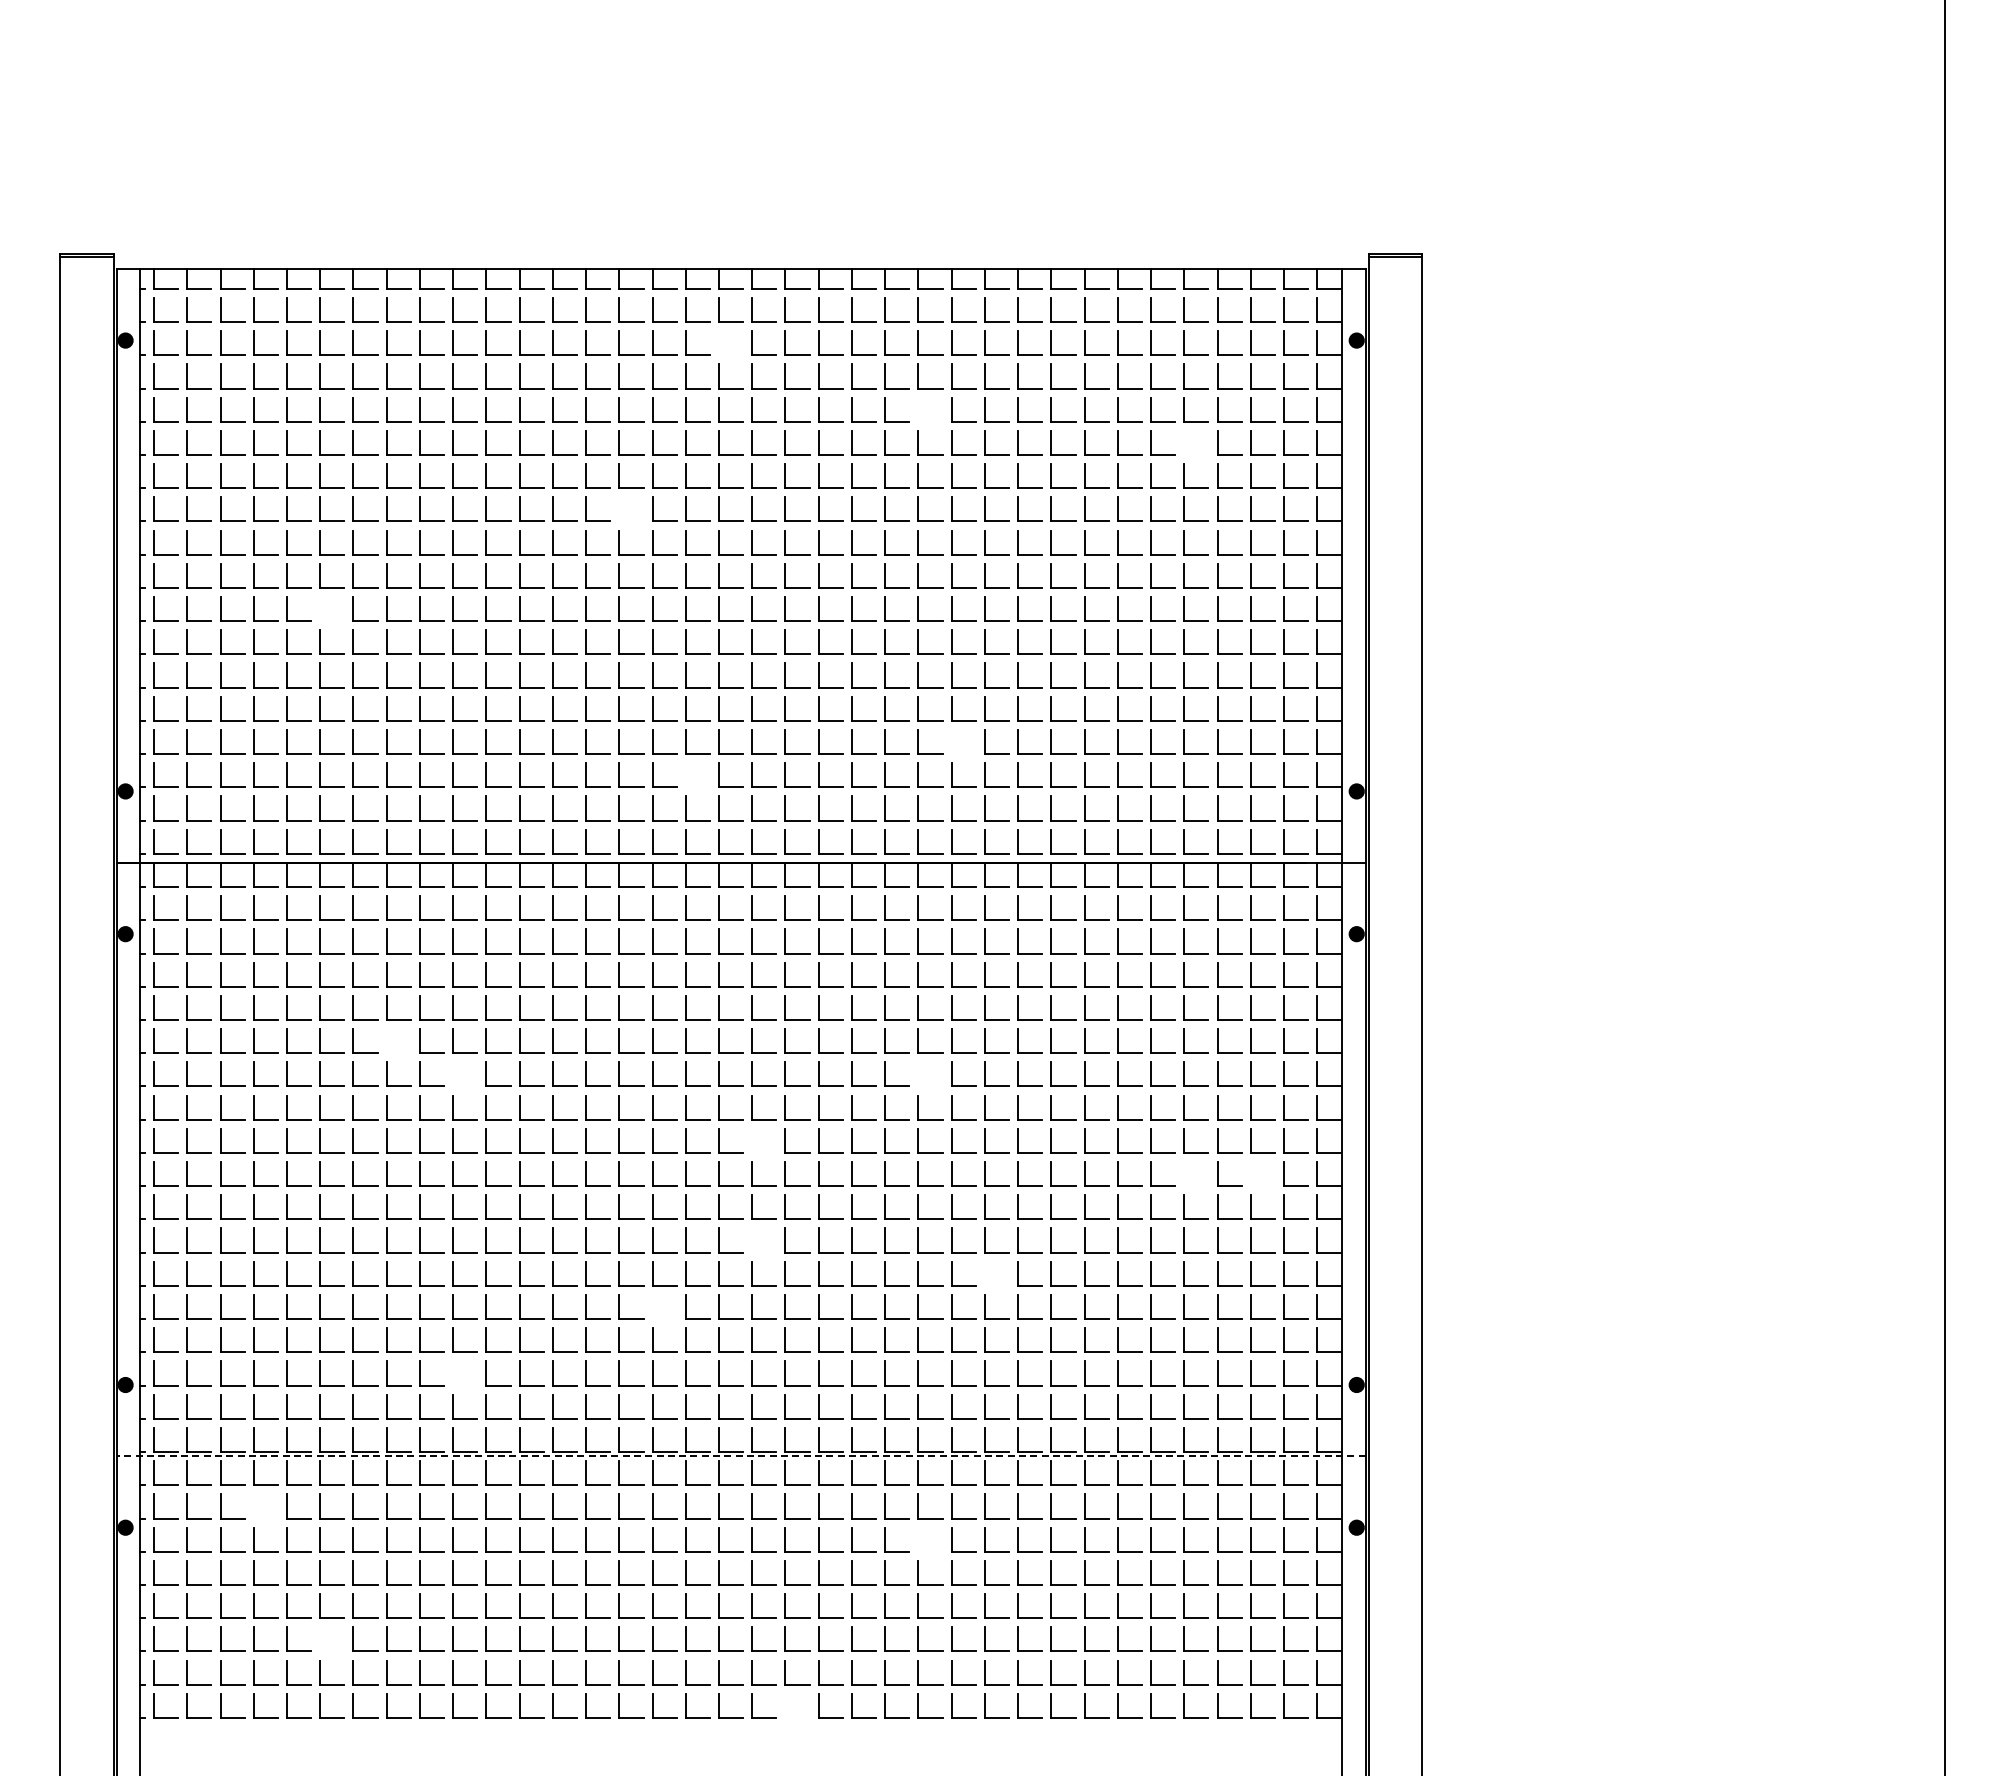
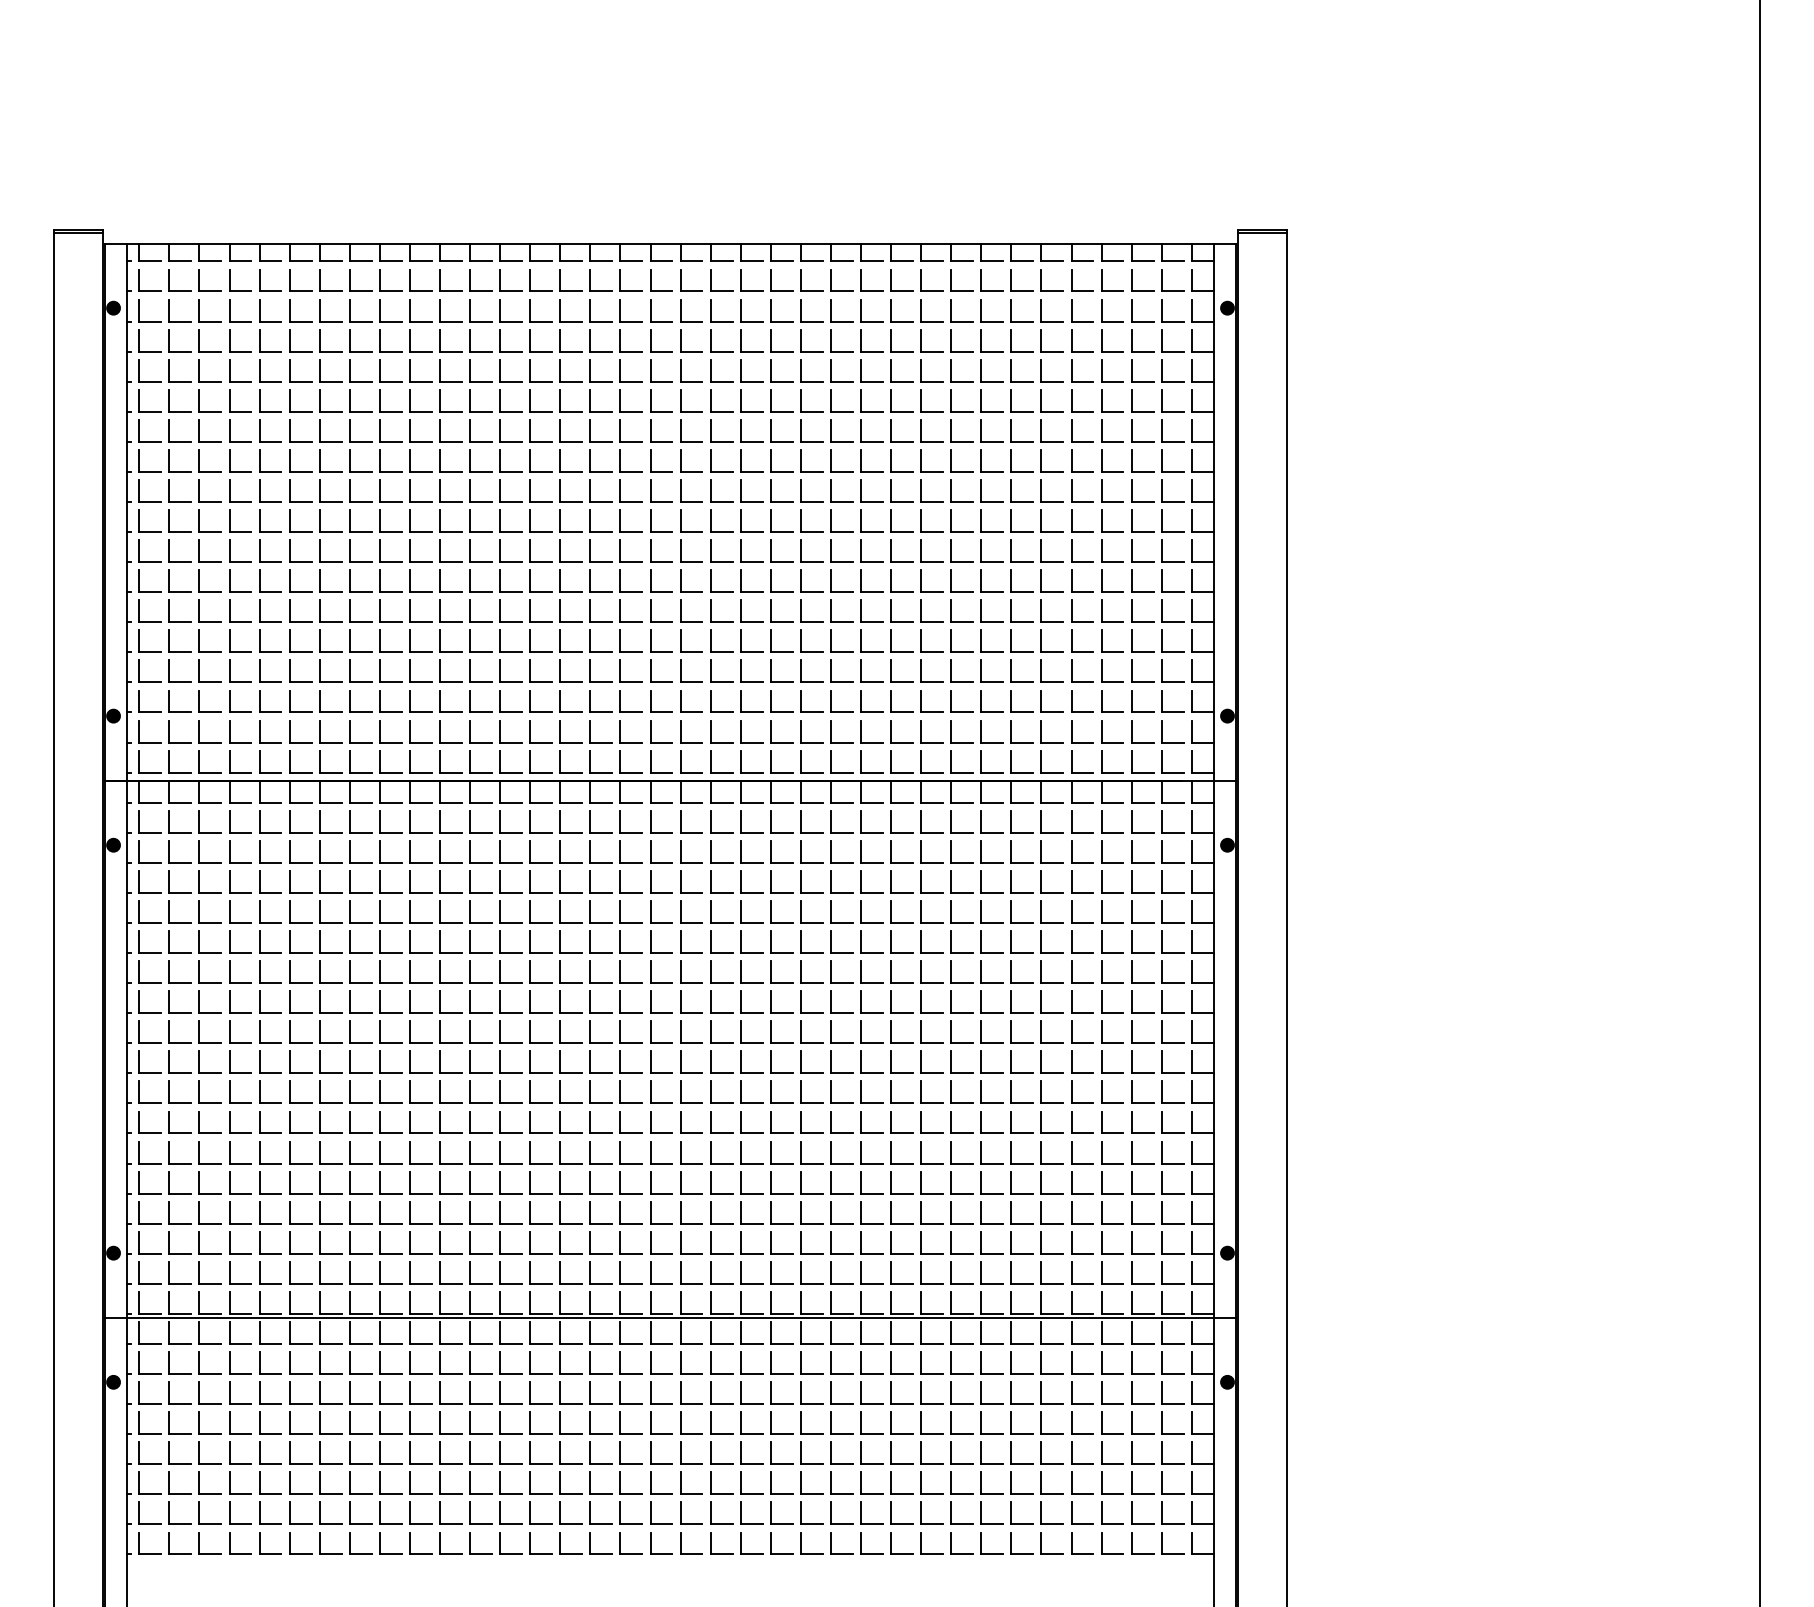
part: (719, 342) -> (650, 309), added
part: (918, 409) -> (830, 370), added
part: (1184, 442) -> (1071, 400), added
part: (619, 508) -> (560, 460), added
part: (320, 608) -> (289, 550), added
part: (952, 741) -> (861, 670), added
part: (686, 774) -> (621, 700), added
part: (387, 1040) -> (350, 941), added
part: (453, 1073) -> (410, 971), added
part: (918, 1073) -> (830, 971), added
part: (752, 1140) -> (680, 1031), added
part: (1184, 1173) -> (1071, 1061), added
part: (1251, 1173) -> (1132, 1061), added
part: (752, 1240) -> (680, 1122), added
part: (985, 1273) -> (891, 1152), added
part: (653, 1306) -> (591, 1182), added
part: (453, 1373) -> (410, 1242), added
line: (741, 1456) -> (670, 1317), dashed -> solid
part: (254, 1506) -> (230, 1363), added
part: (918, 1539) -> (830, 1392), added
part: (320, 1638) -> (289, 1482), added
part: (785, 1705) -> (710, 1543), added

